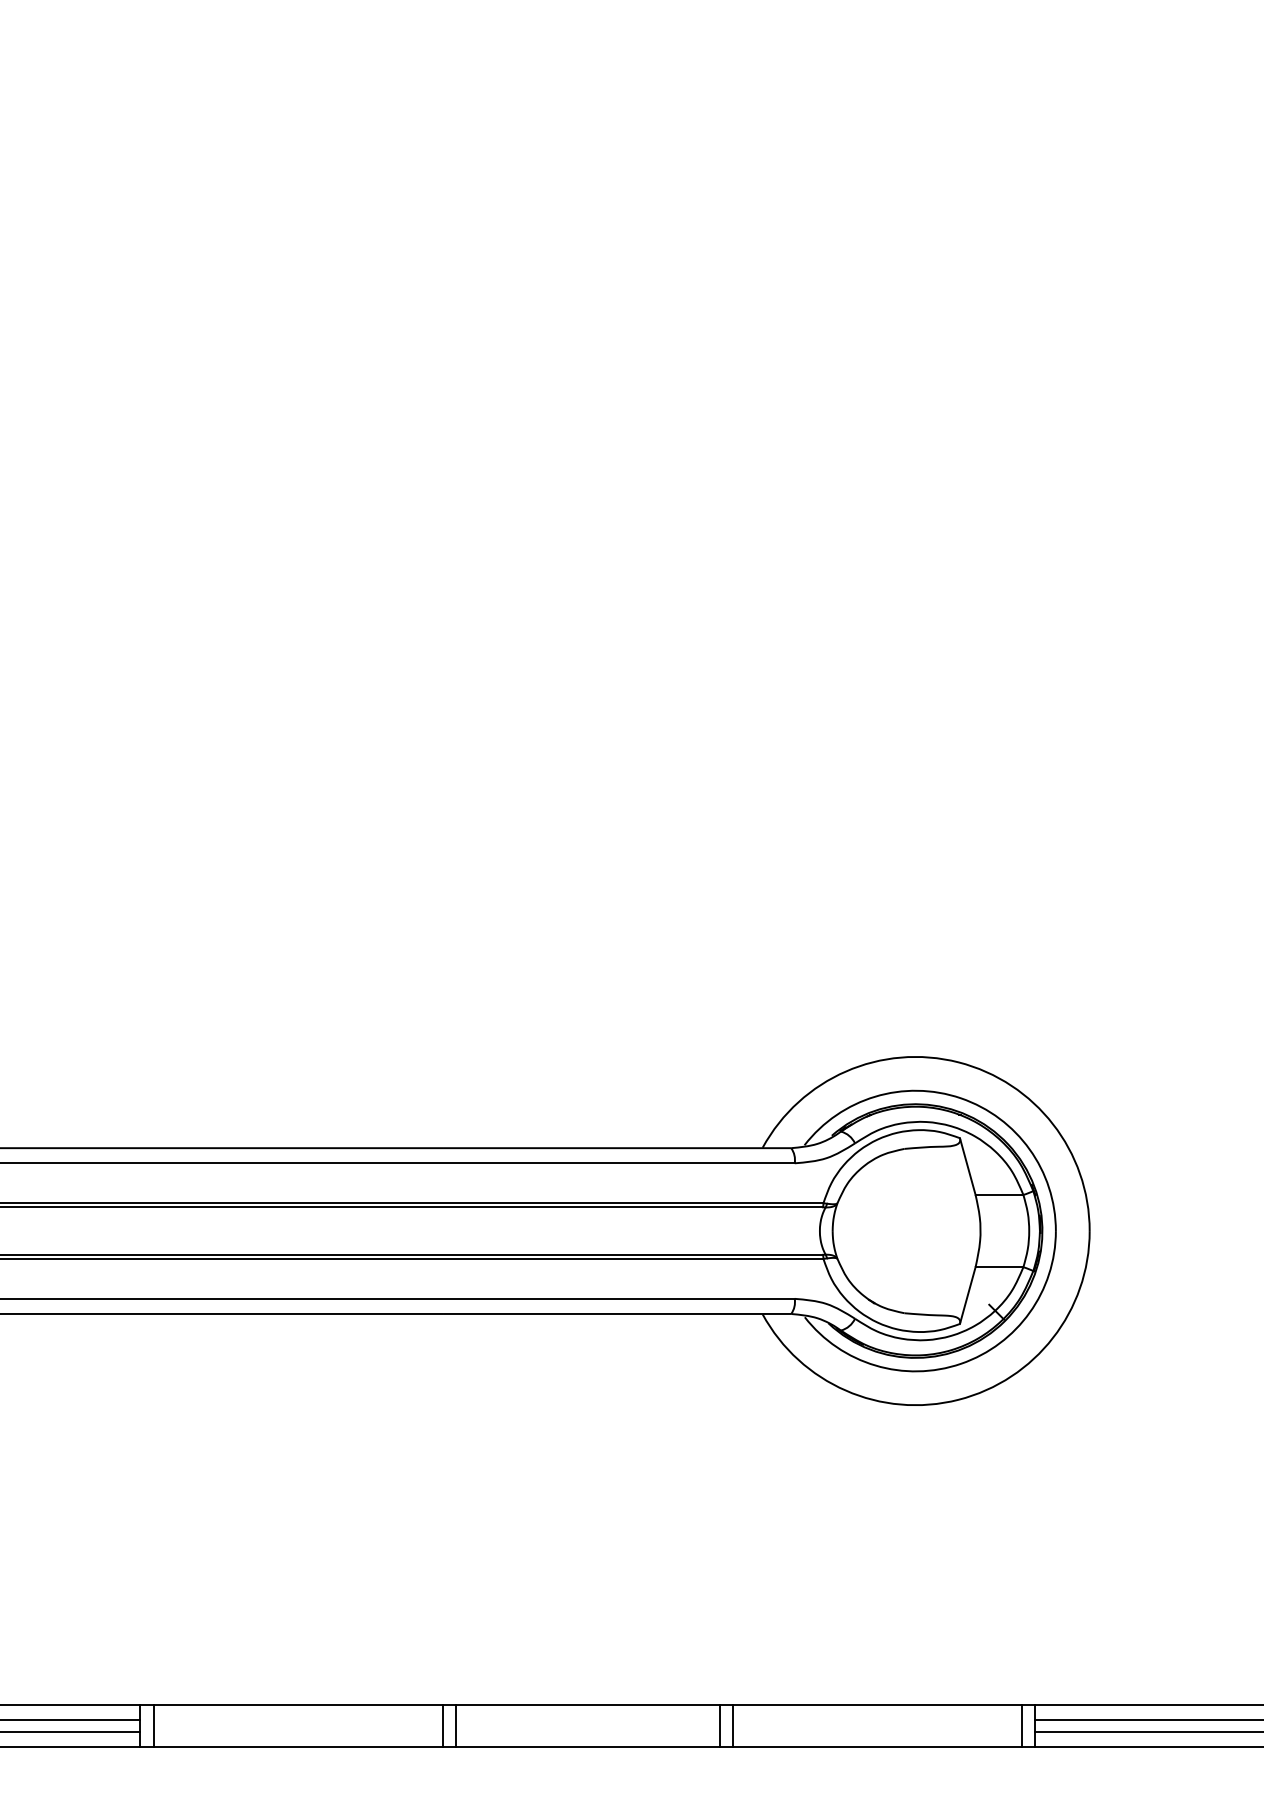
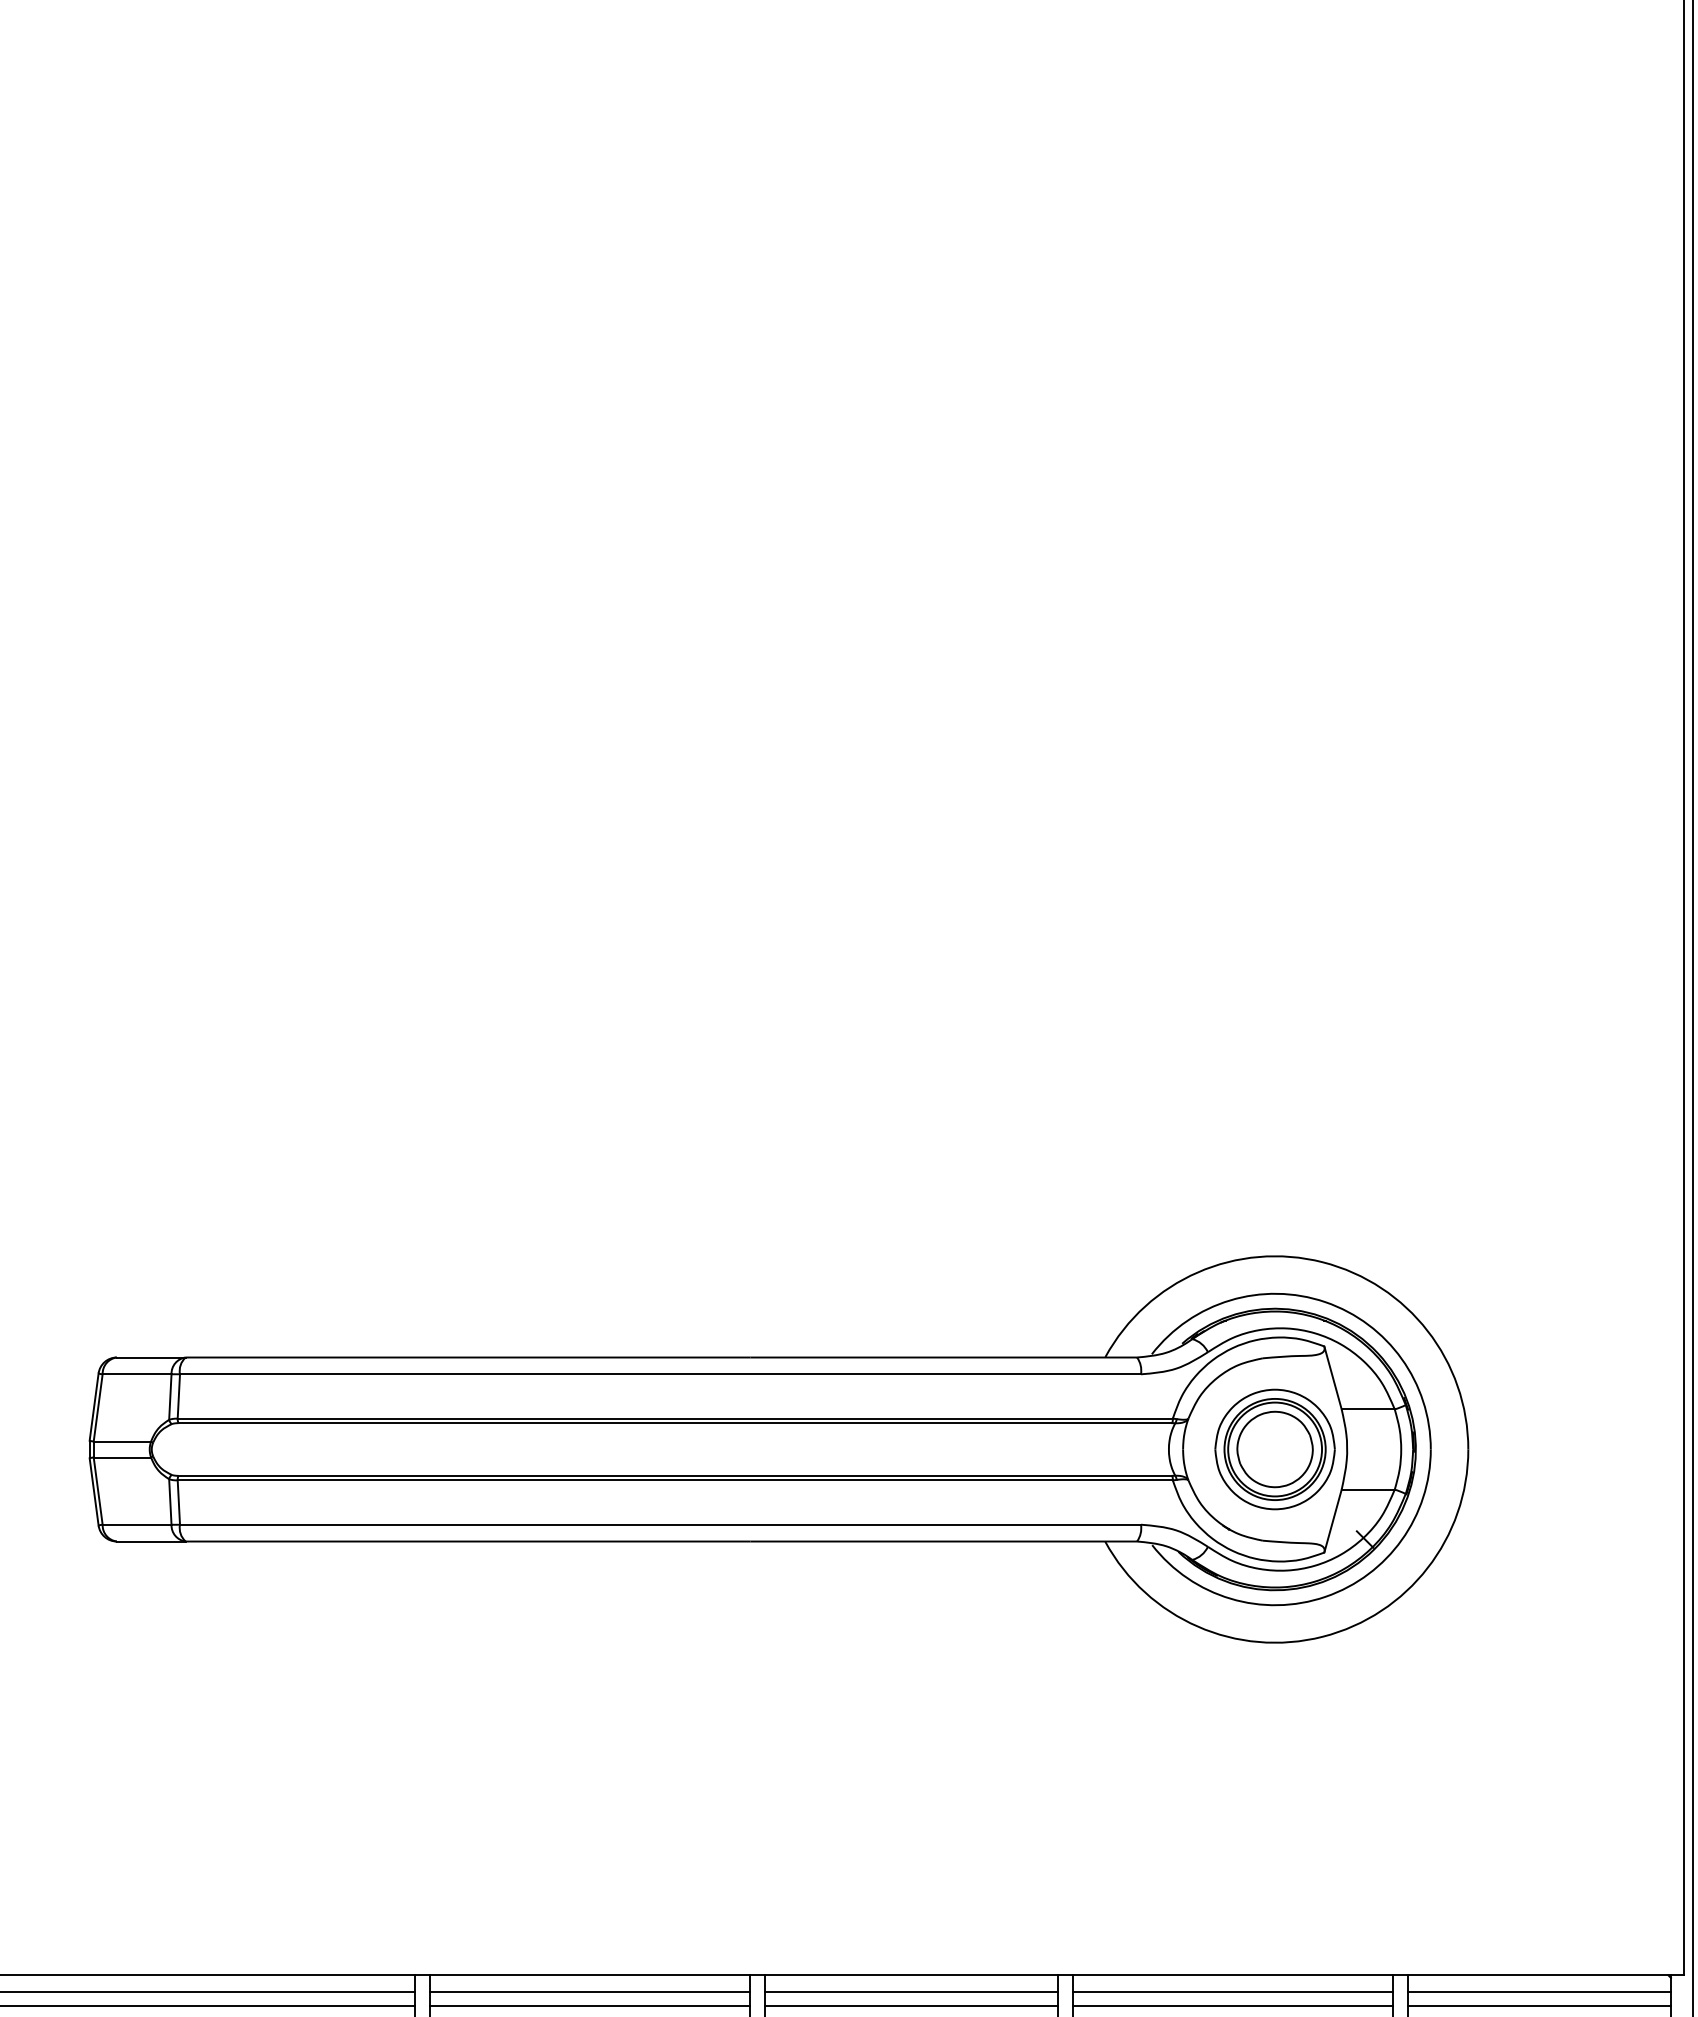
part: (915, 1231) -> (1274, 1449), added
line: (297, 1719) -> (589, 1991), added
line: (587, 1719) -> (911, 1991), added
line: (877, 1719) -> (1232, 1991), added
line: (297, 1732) -> (589, 2005), added
line: (587, 1732) -> (911, 2005), added
line: (877, 1732) -> (1232, 2005), added

